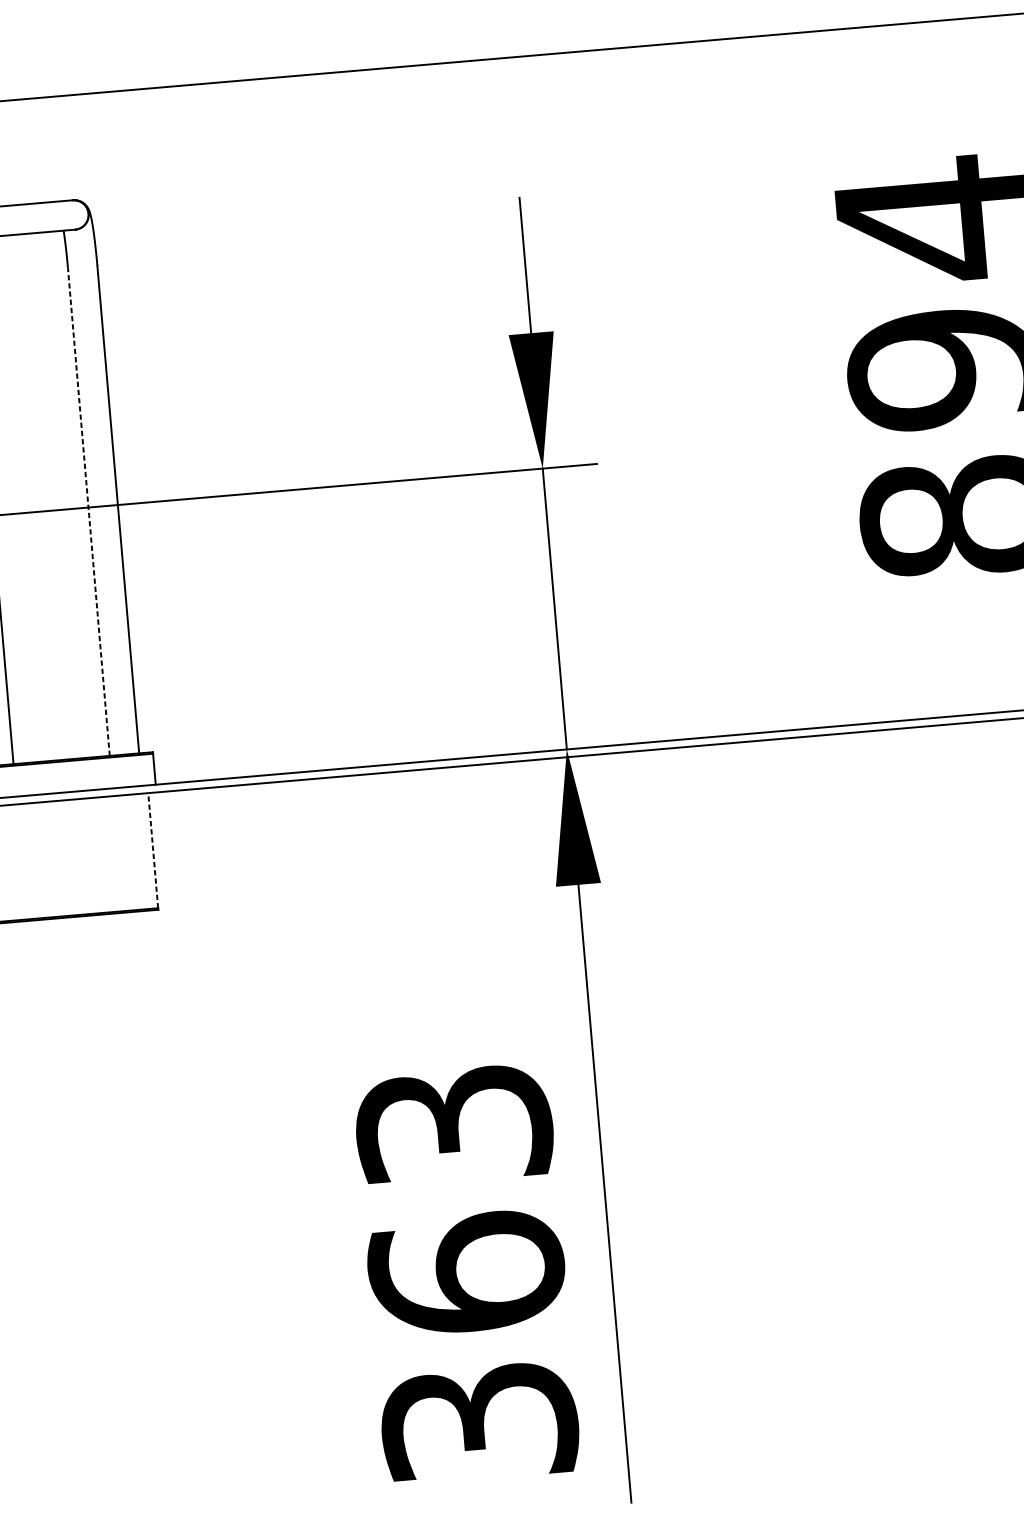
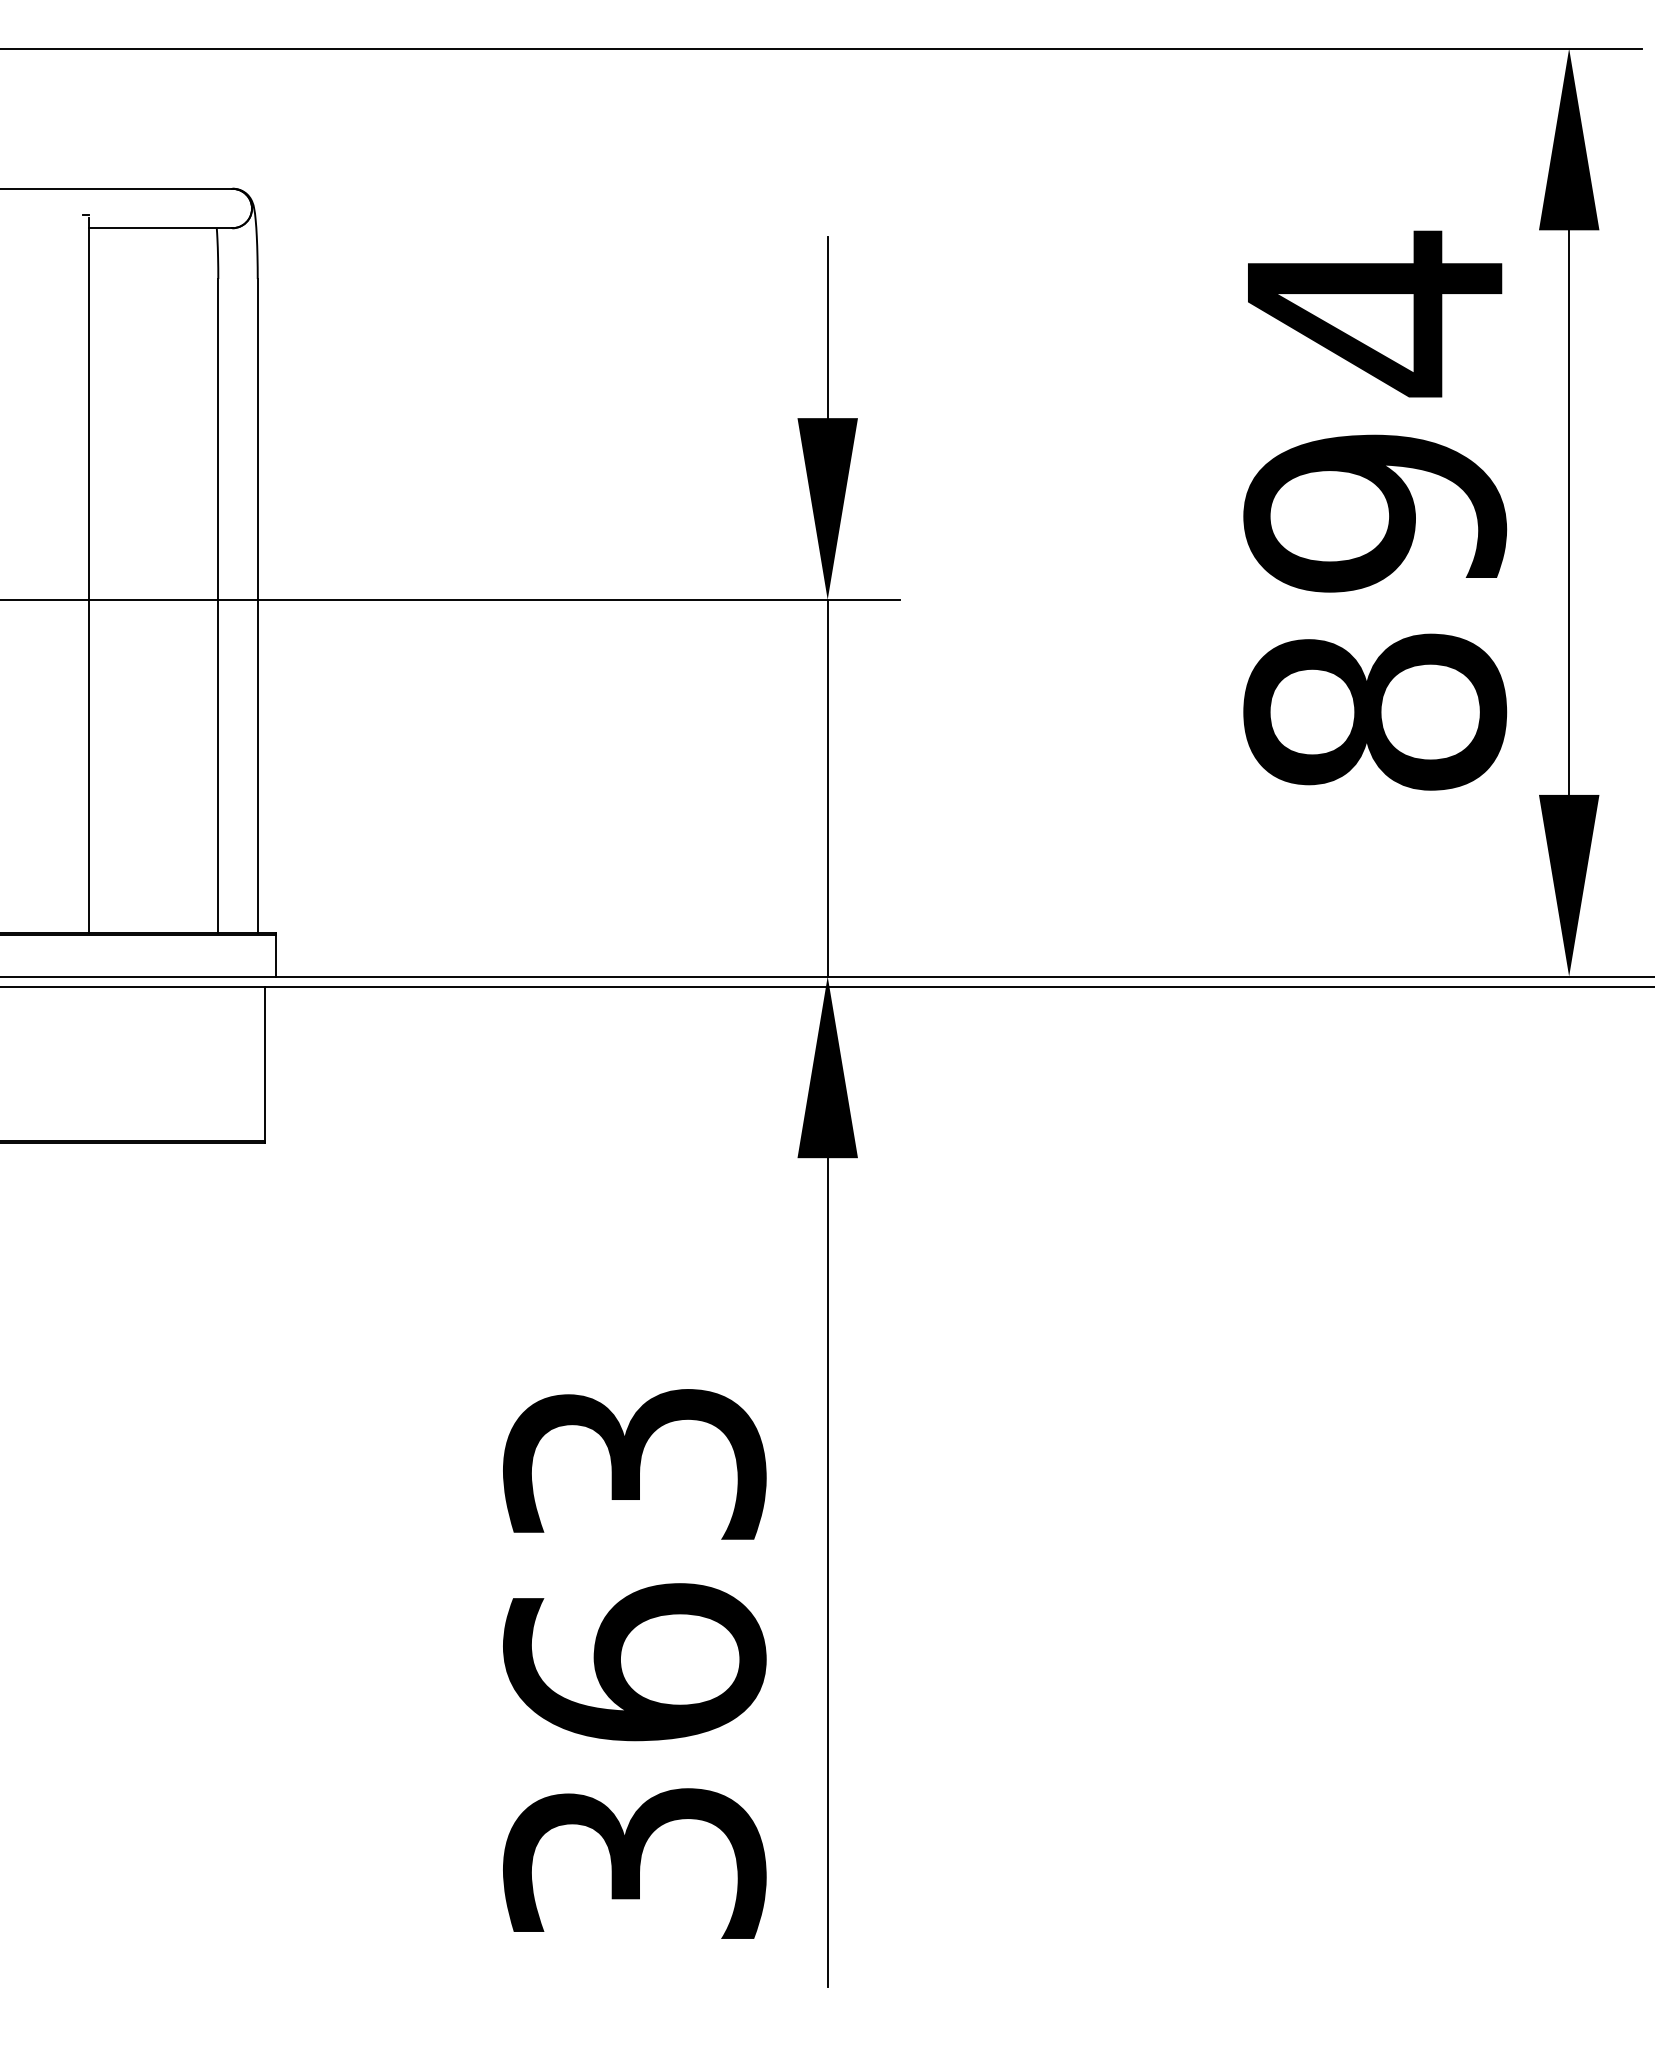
line: (89, 512) -> (218, 606), dashed -> solid
line: (153, 850) -> (265, 1063), dashed -> solid

